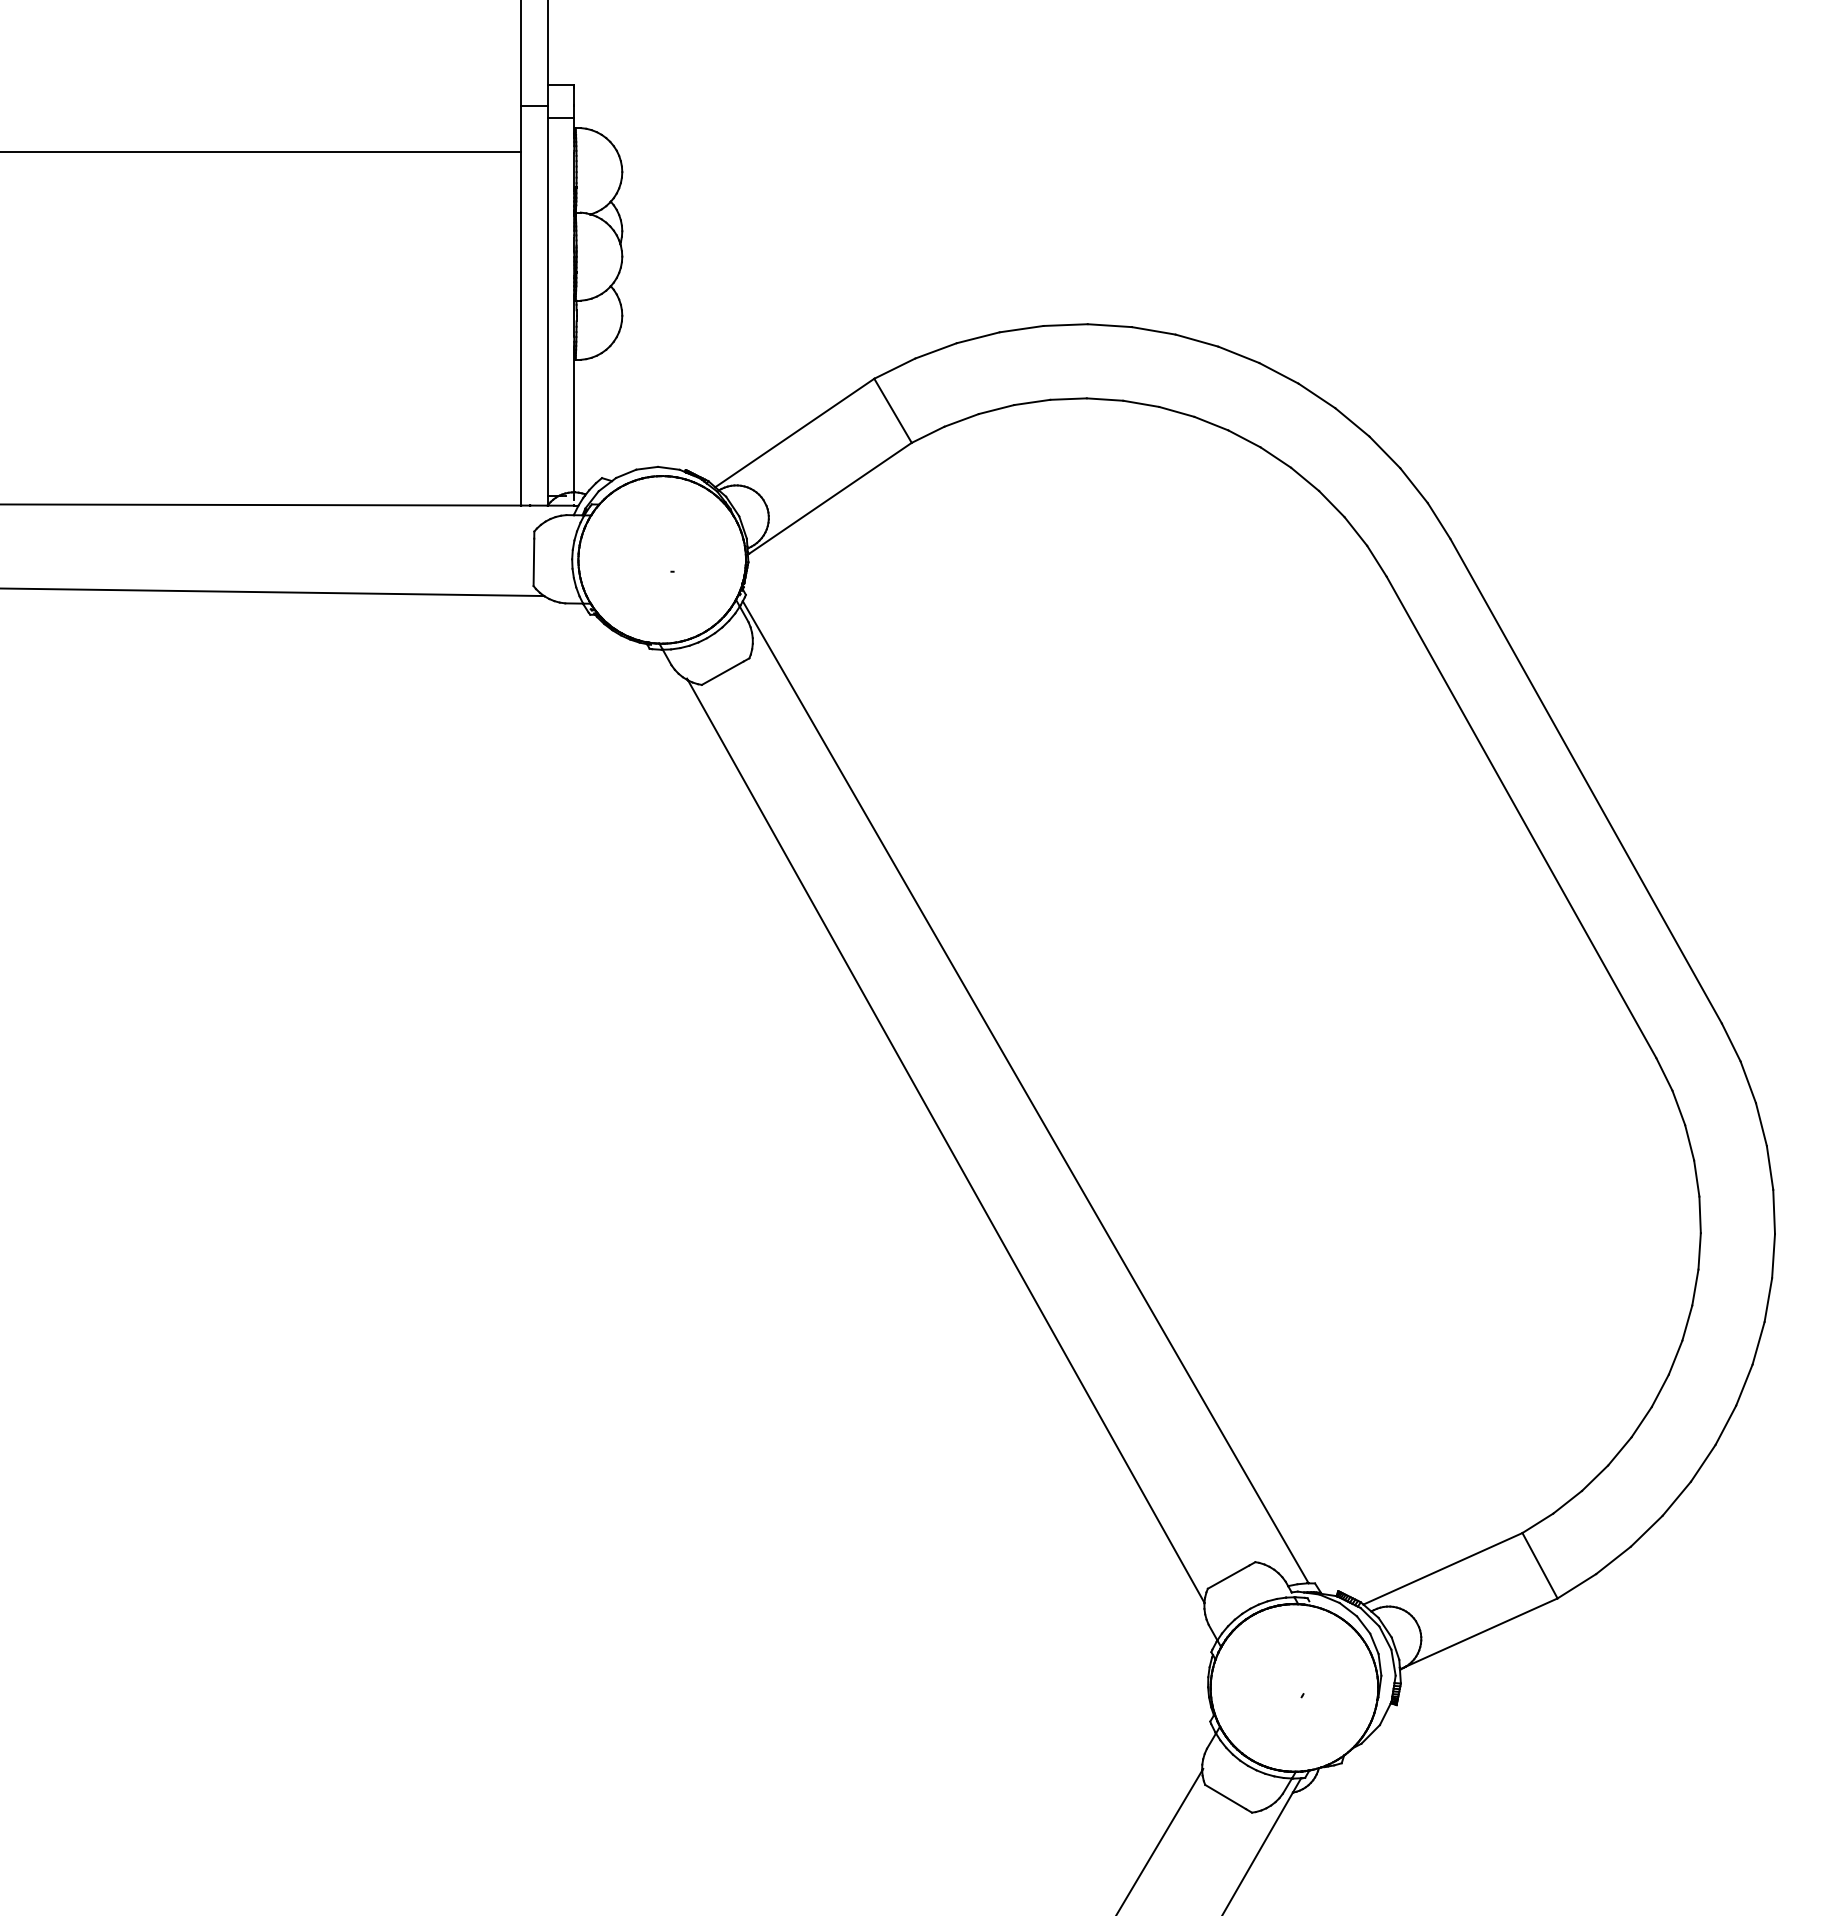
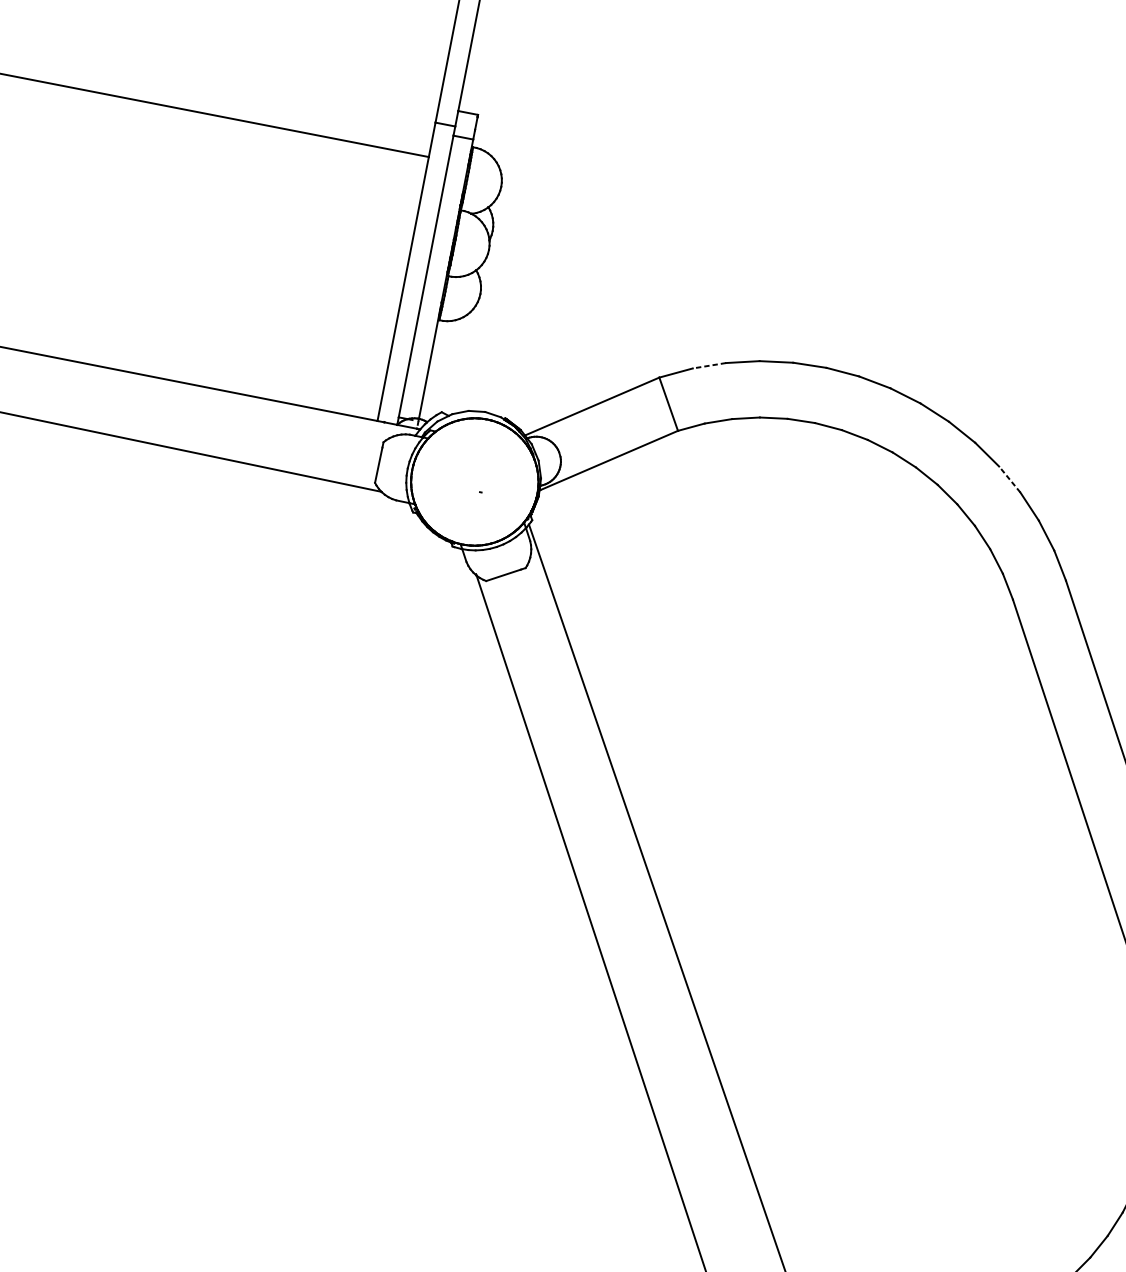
line: (935, 351) -> (708, 366), solid -> dashed
line: (1352, 422) -> (1009, 479), solid -> dashed

